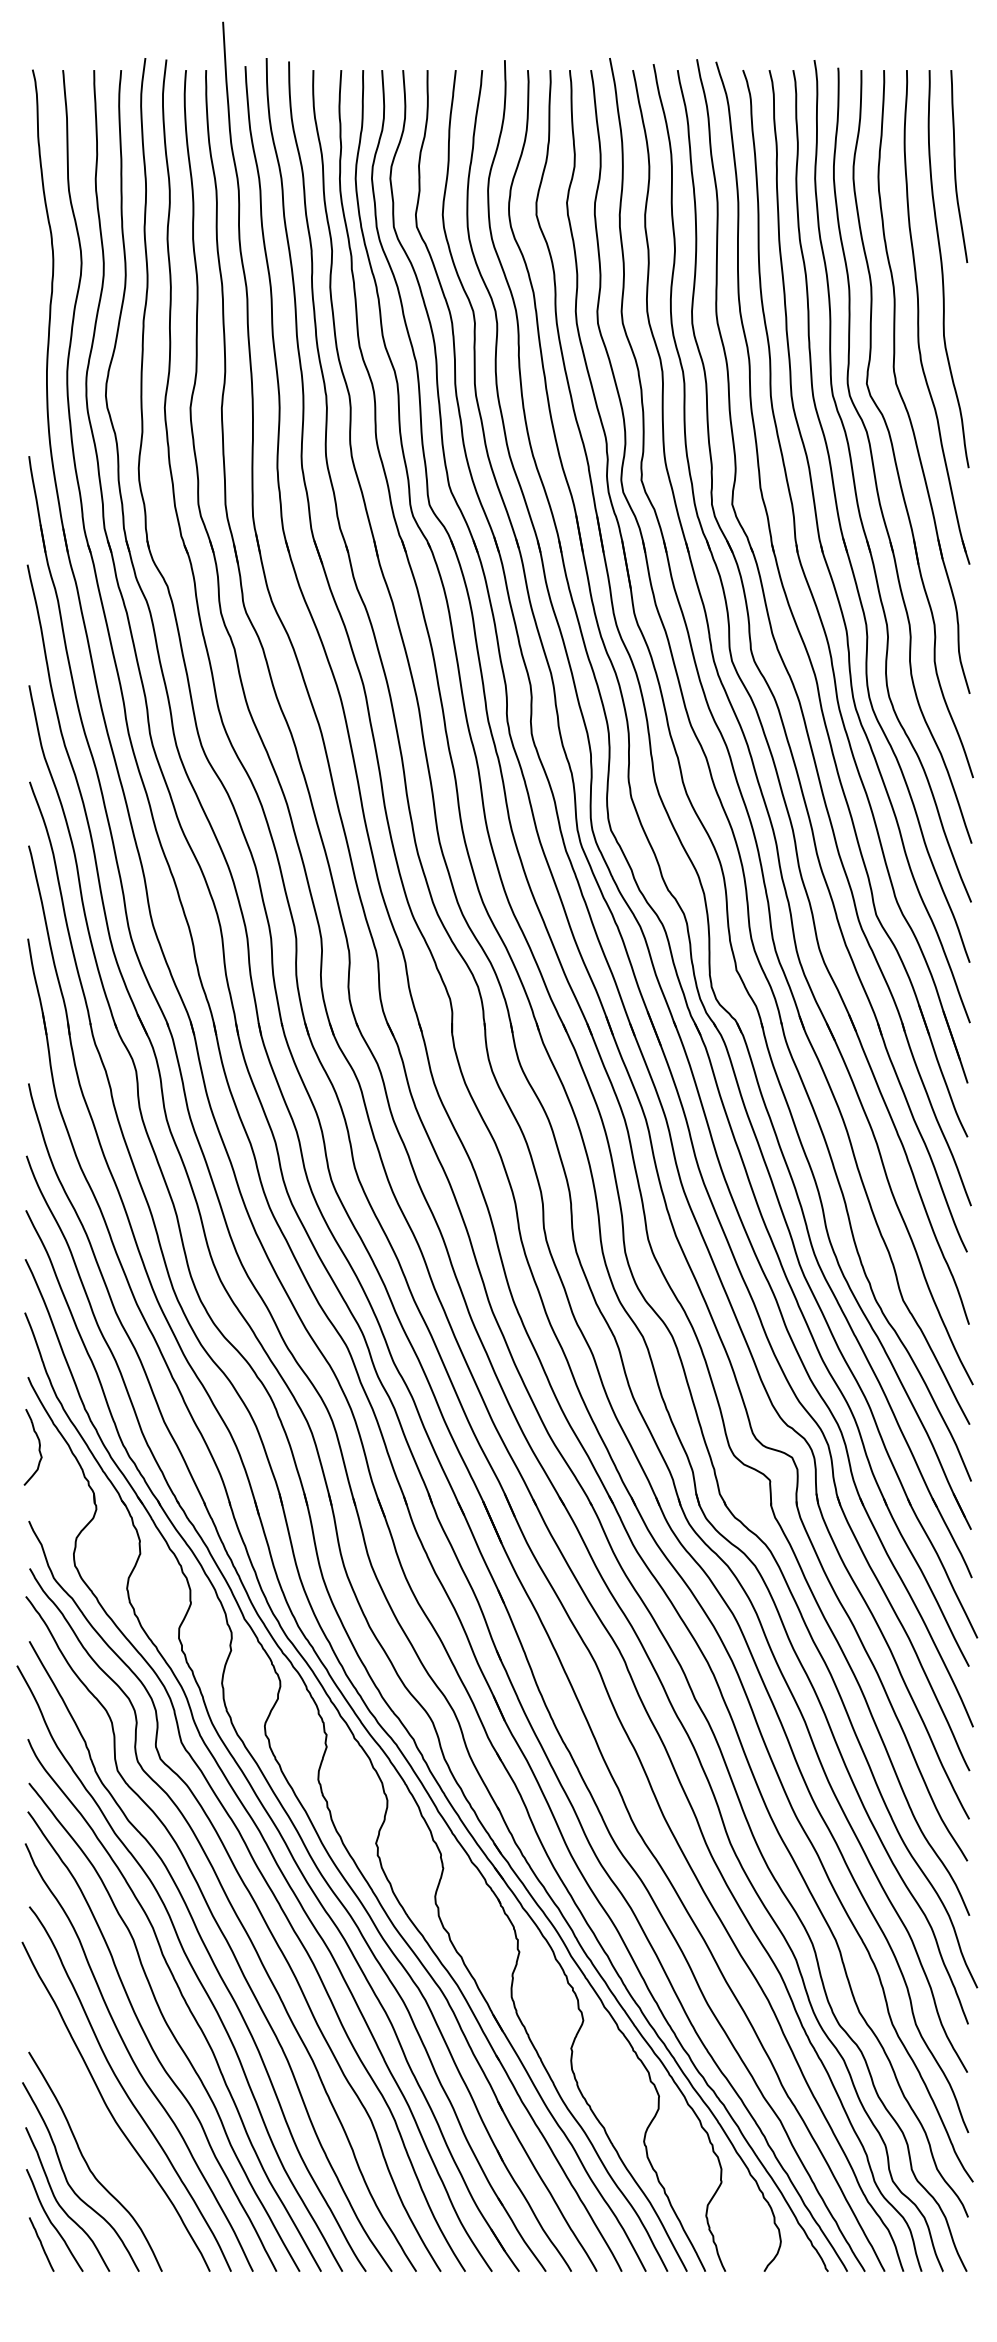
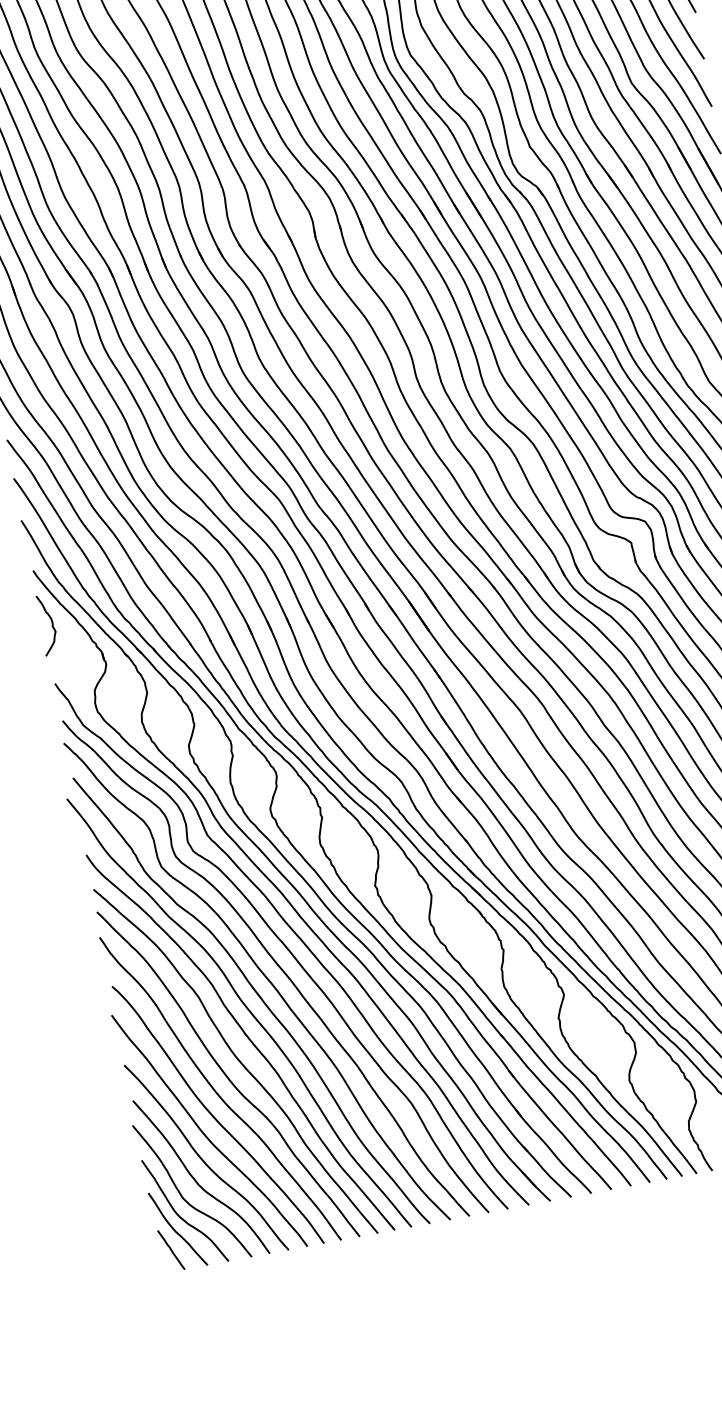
curve: (101, 2140) -> (203, 1159), added

